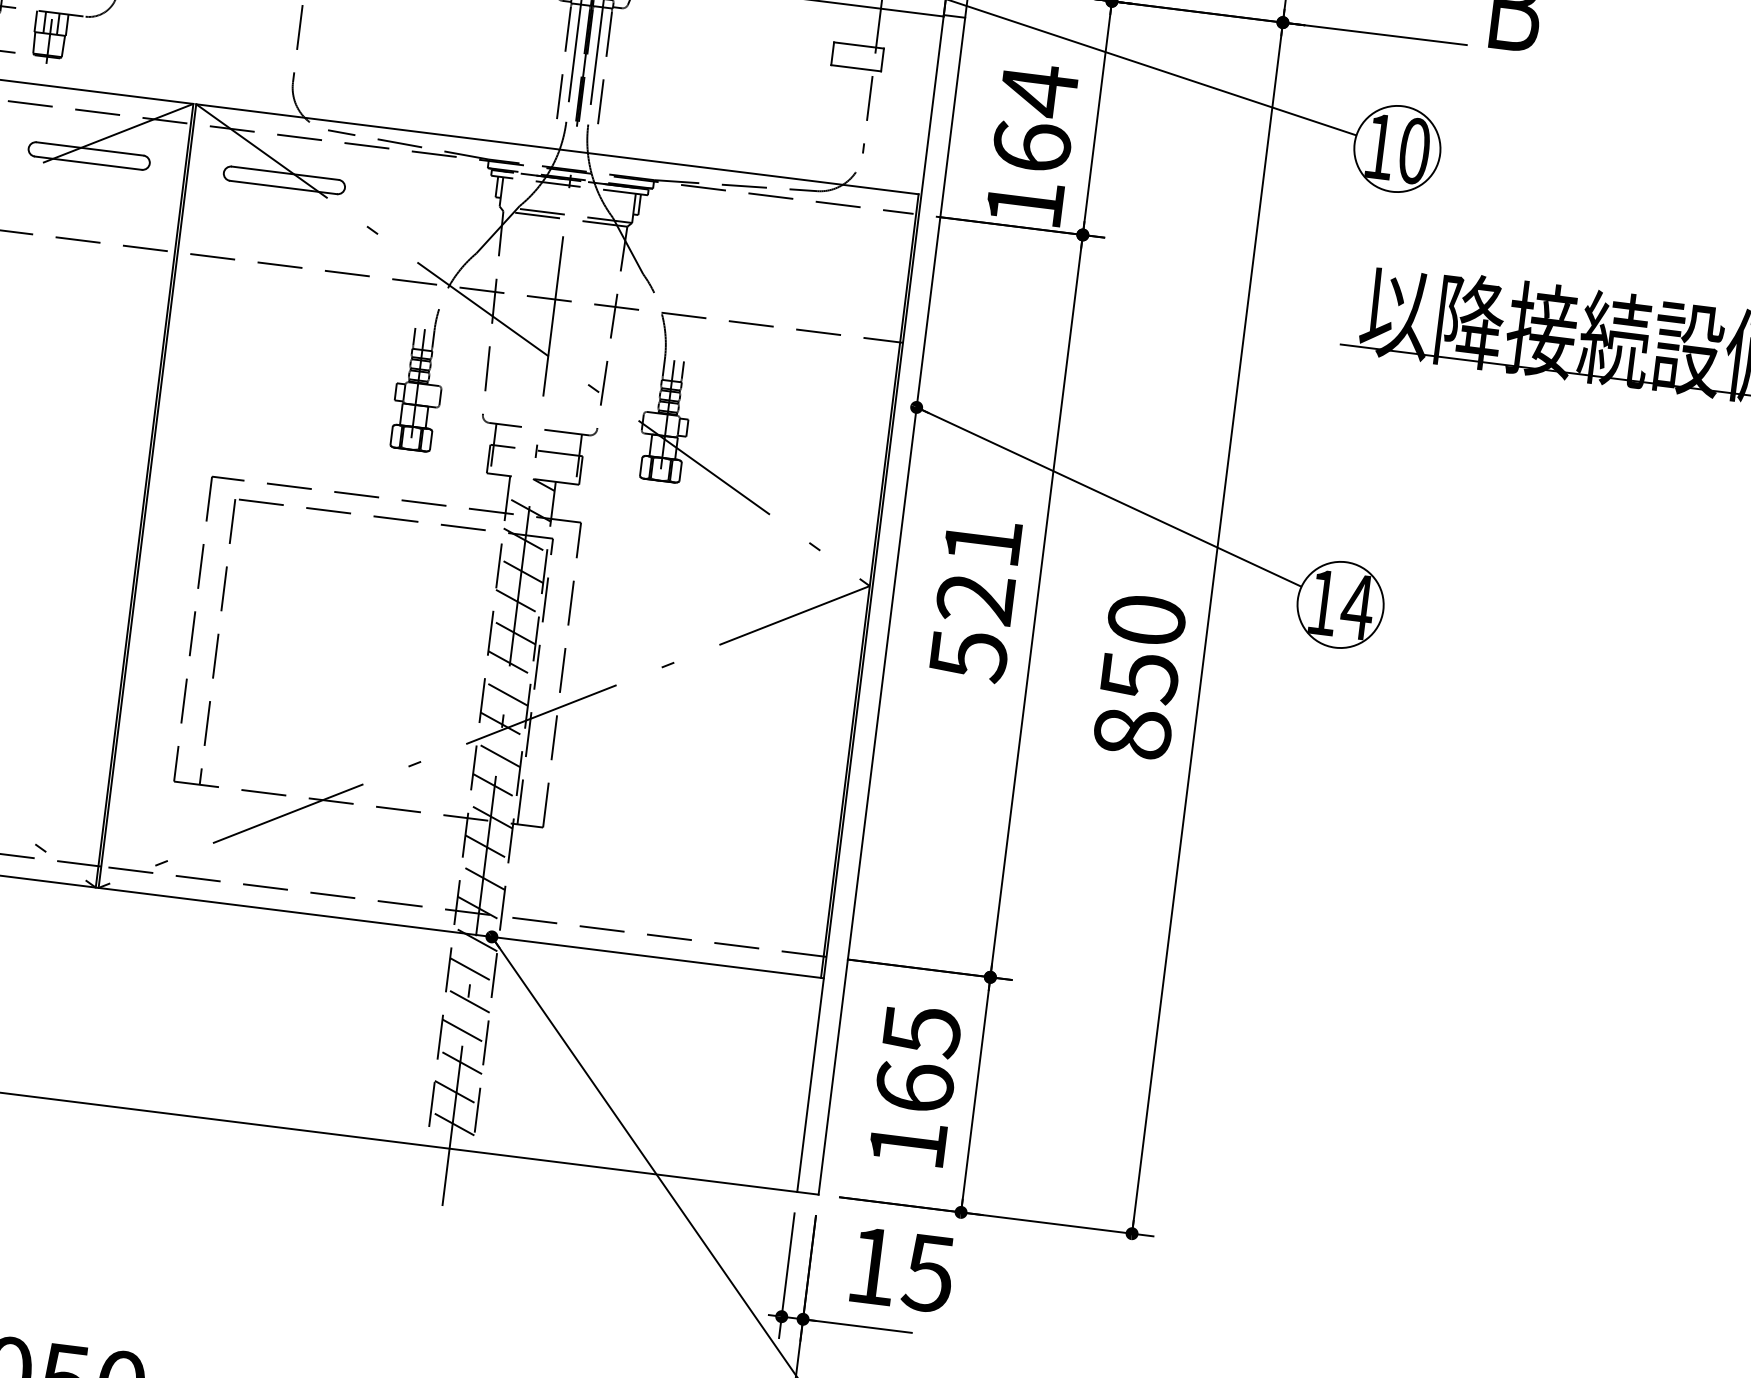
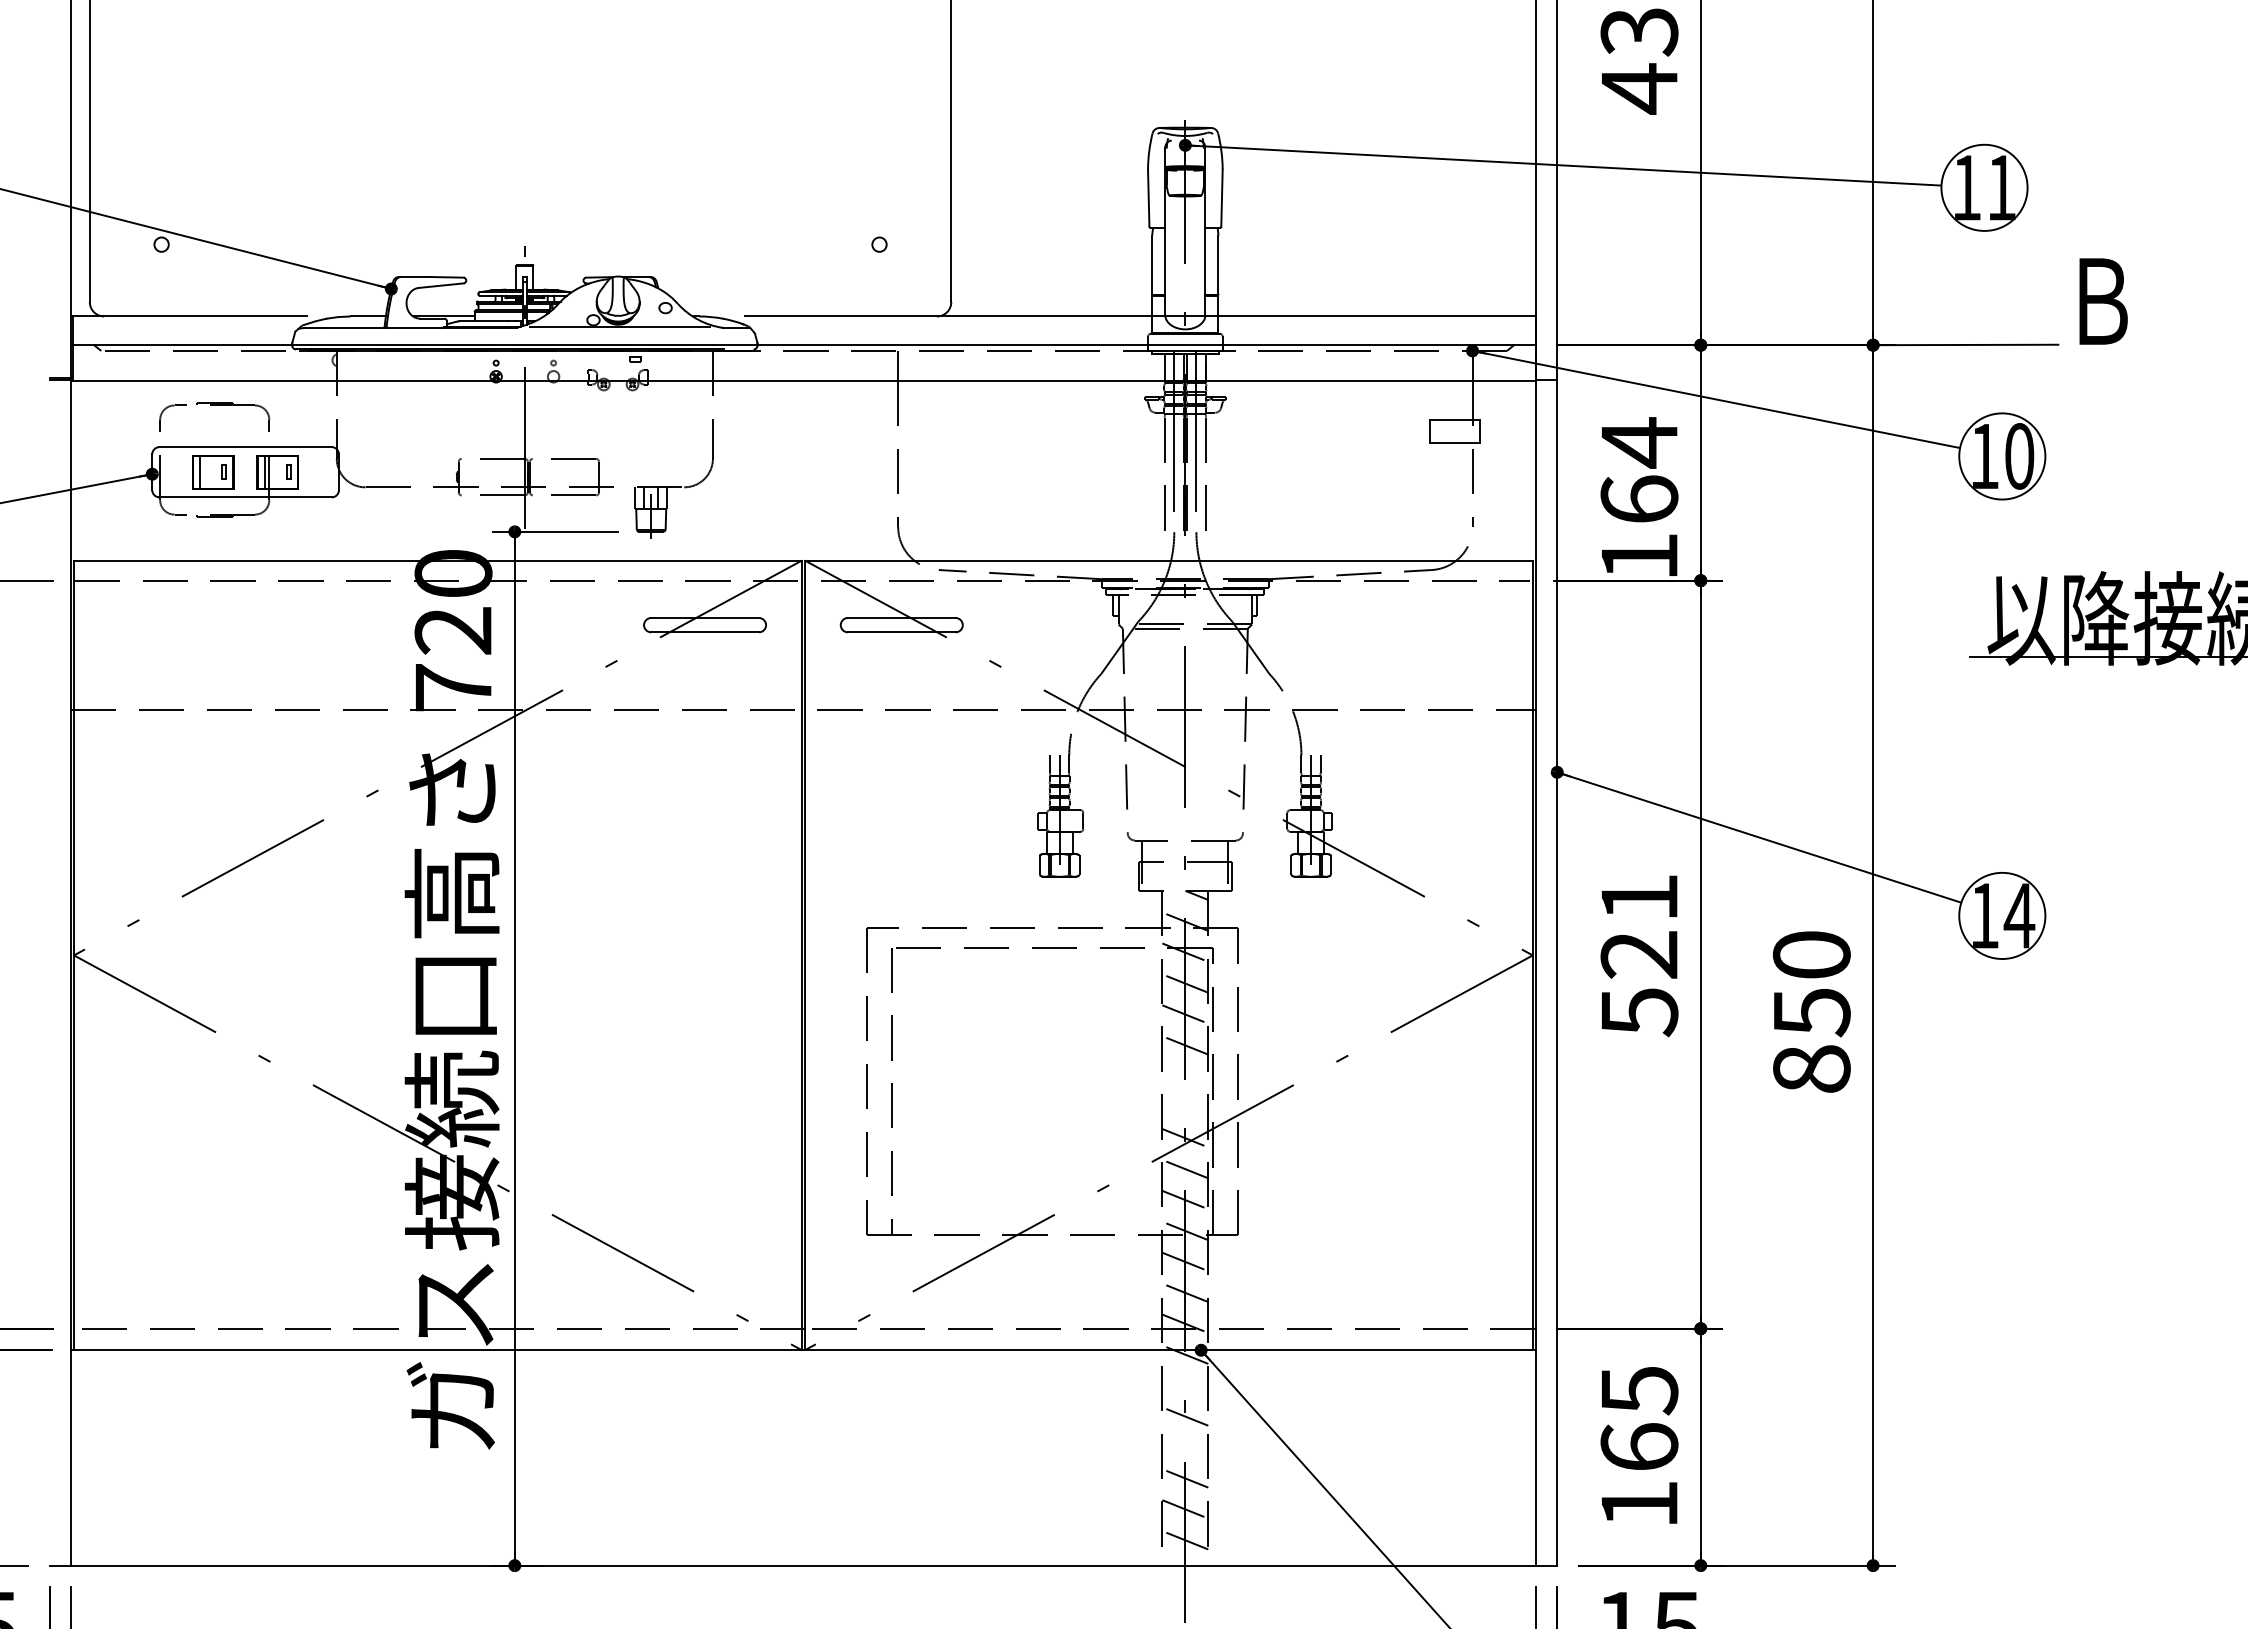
line: (510, 663) -> (1185, 1076), removed
line: (506, 694) -> (1185, 1107), removed
line: (471, 969) -> (1185, 1385), removed
line: (464, 1031) -> (1185, 1447), removed

